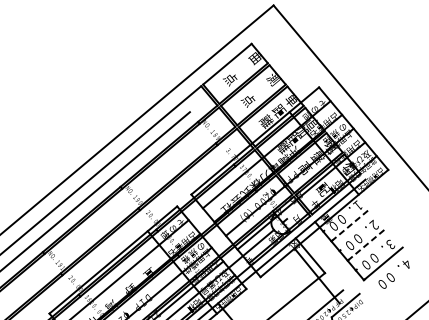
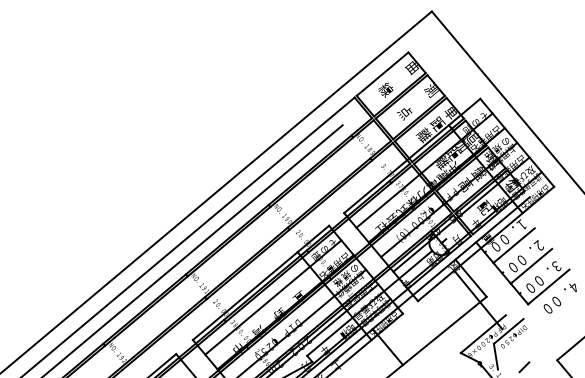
text: (229, 78) -> (384, 89), 点 -> 線
line: (351, 224) -> (514, 245), dashed -> solid
line: (367, 244) -> (531, 266), dashed -> solid

